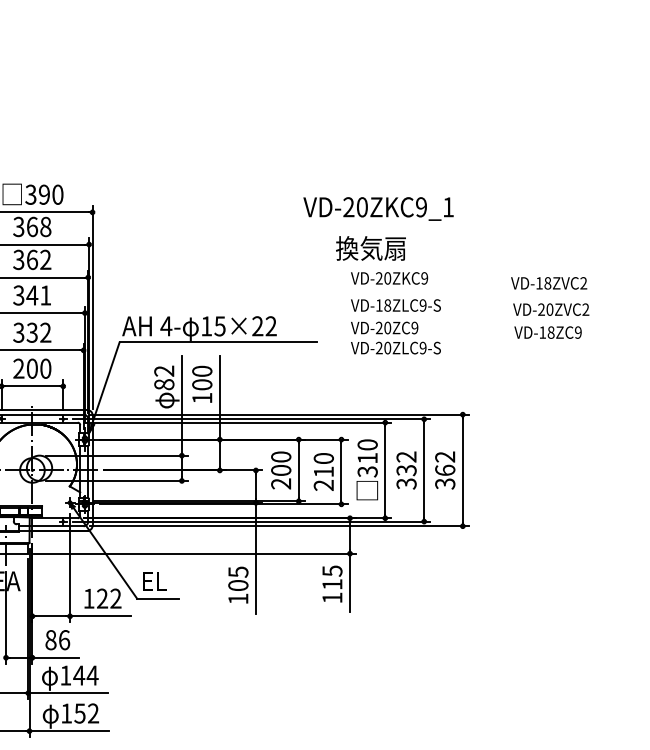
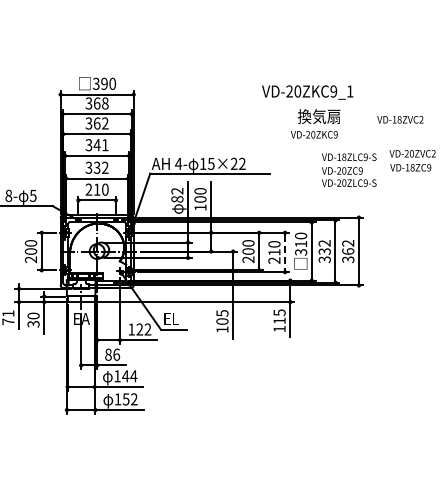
text: (371, 248) -> (319, 116), moved
text: (549, 282) -> (400, 119), moved
text: (396, 325) -> (349, 169), moved
text: (31, 368) -> (96, 189), 200 -> 210
line: (342, 472) -> (285, 252), solid -> dashed

